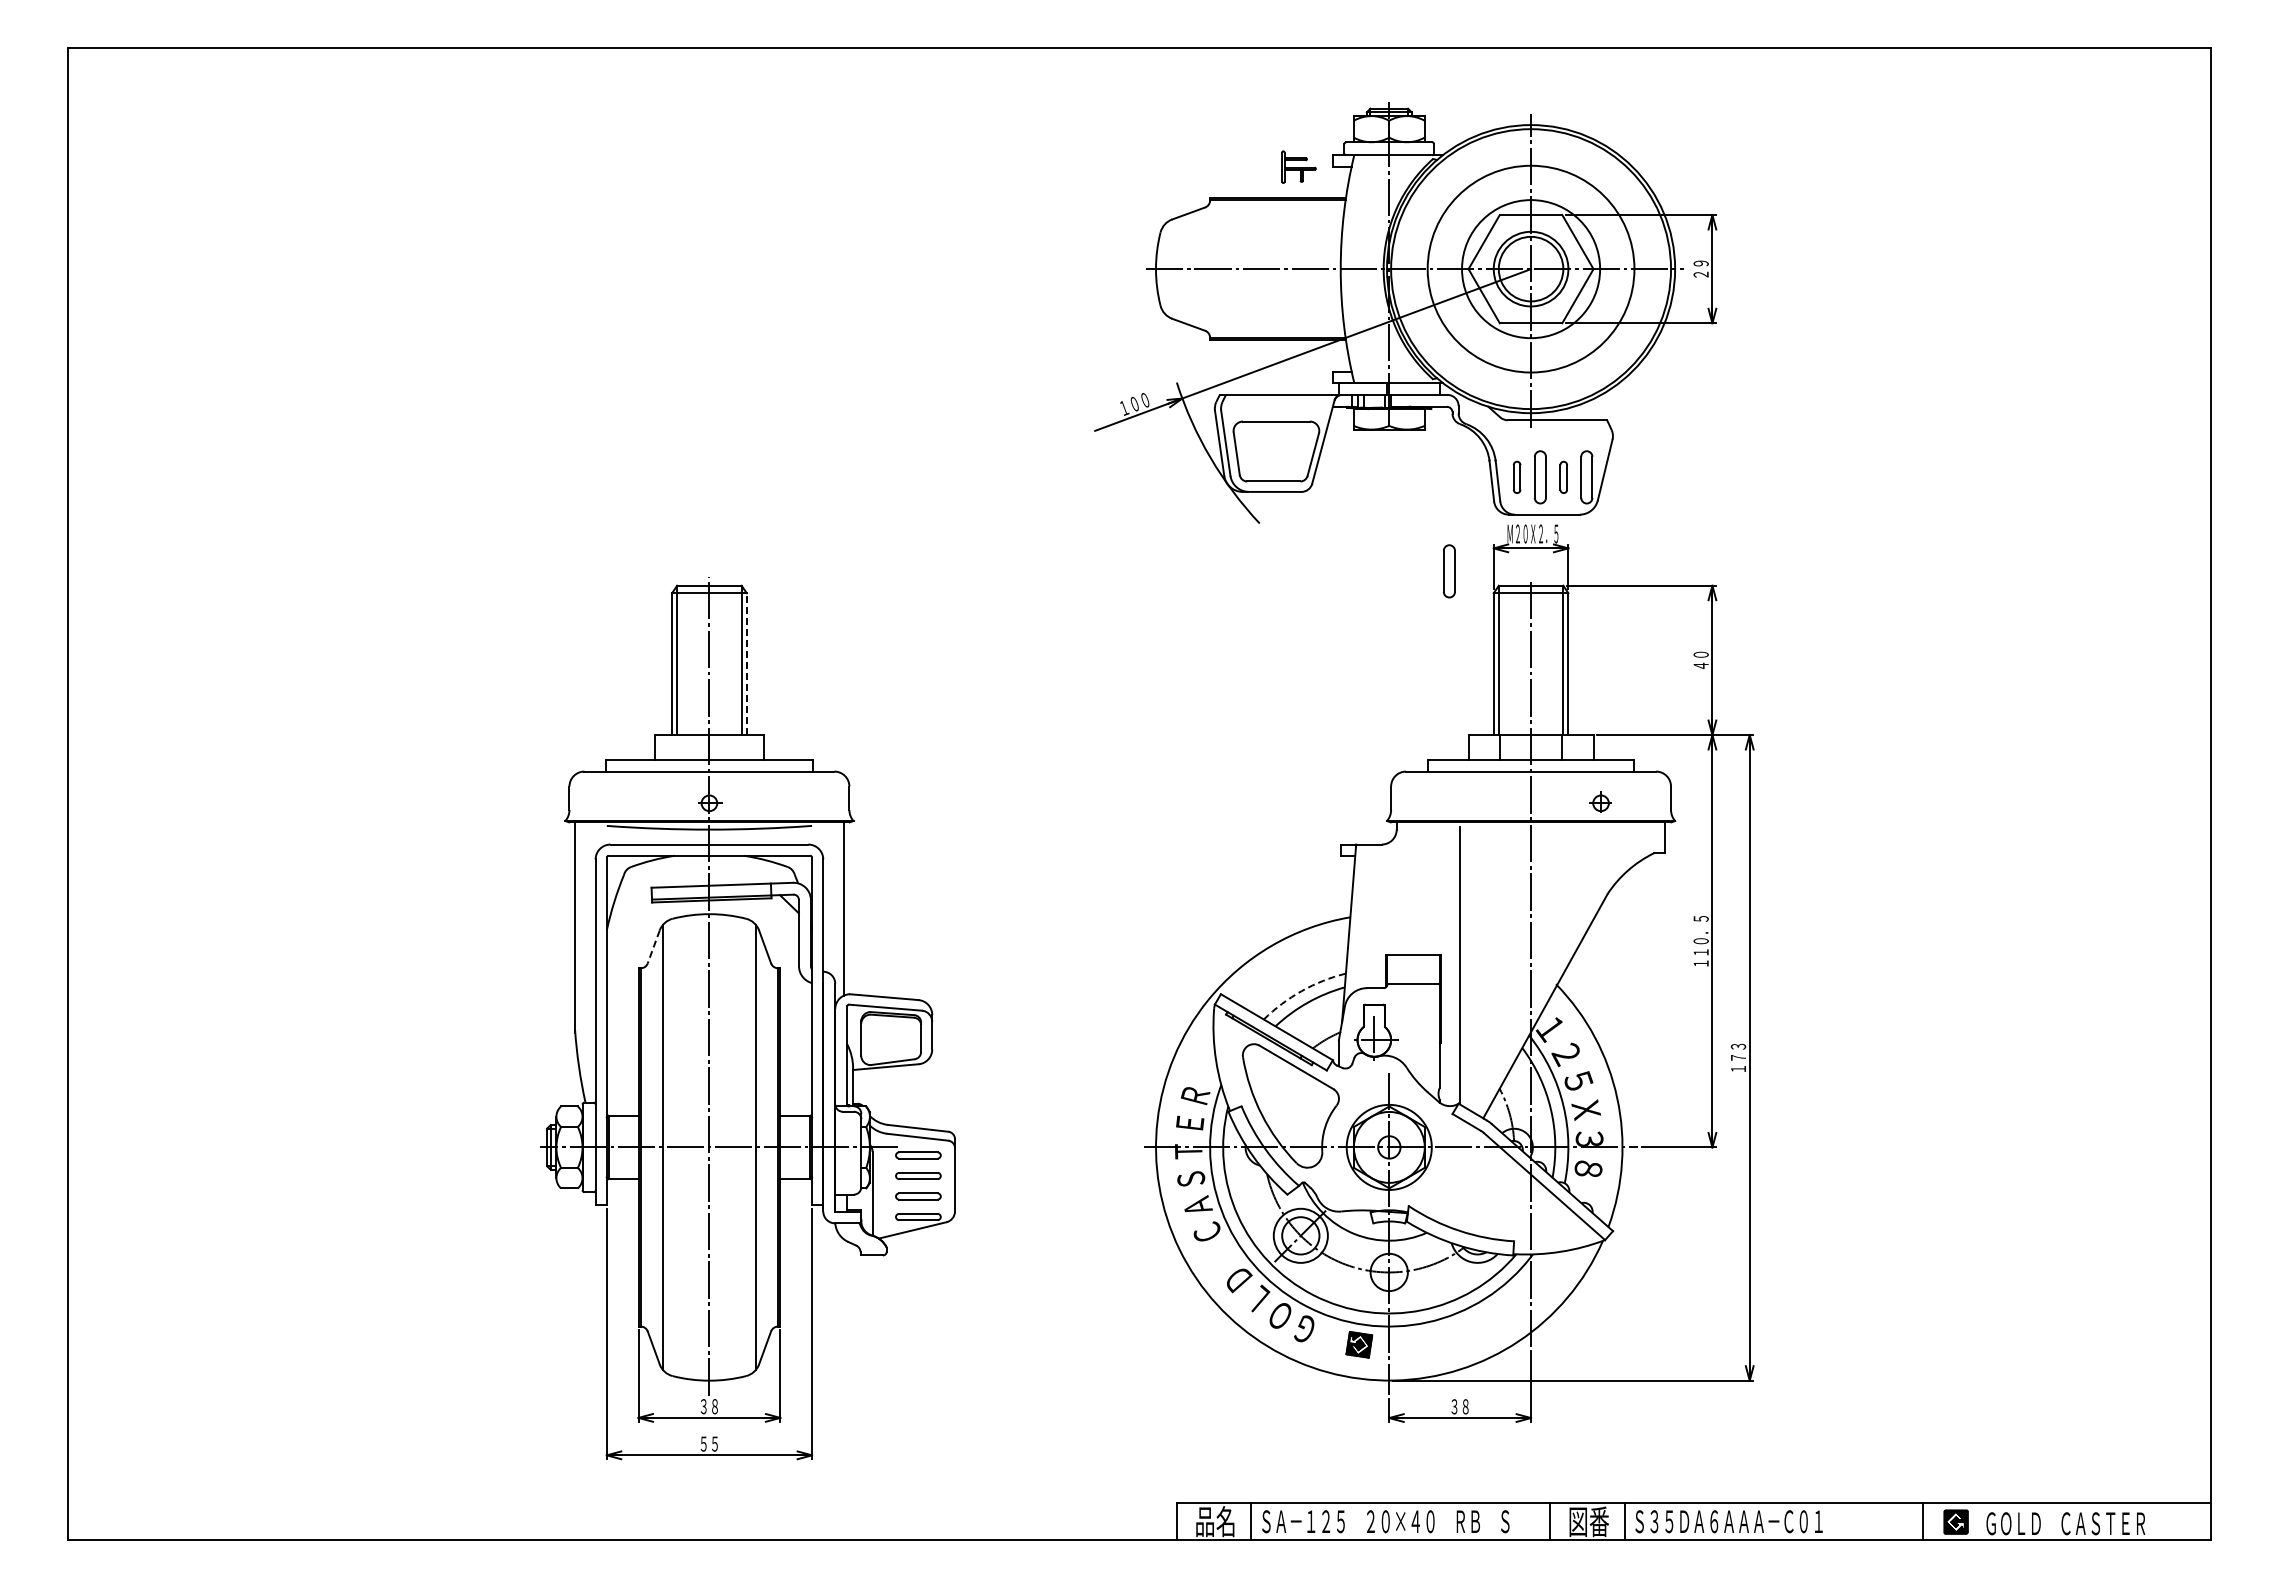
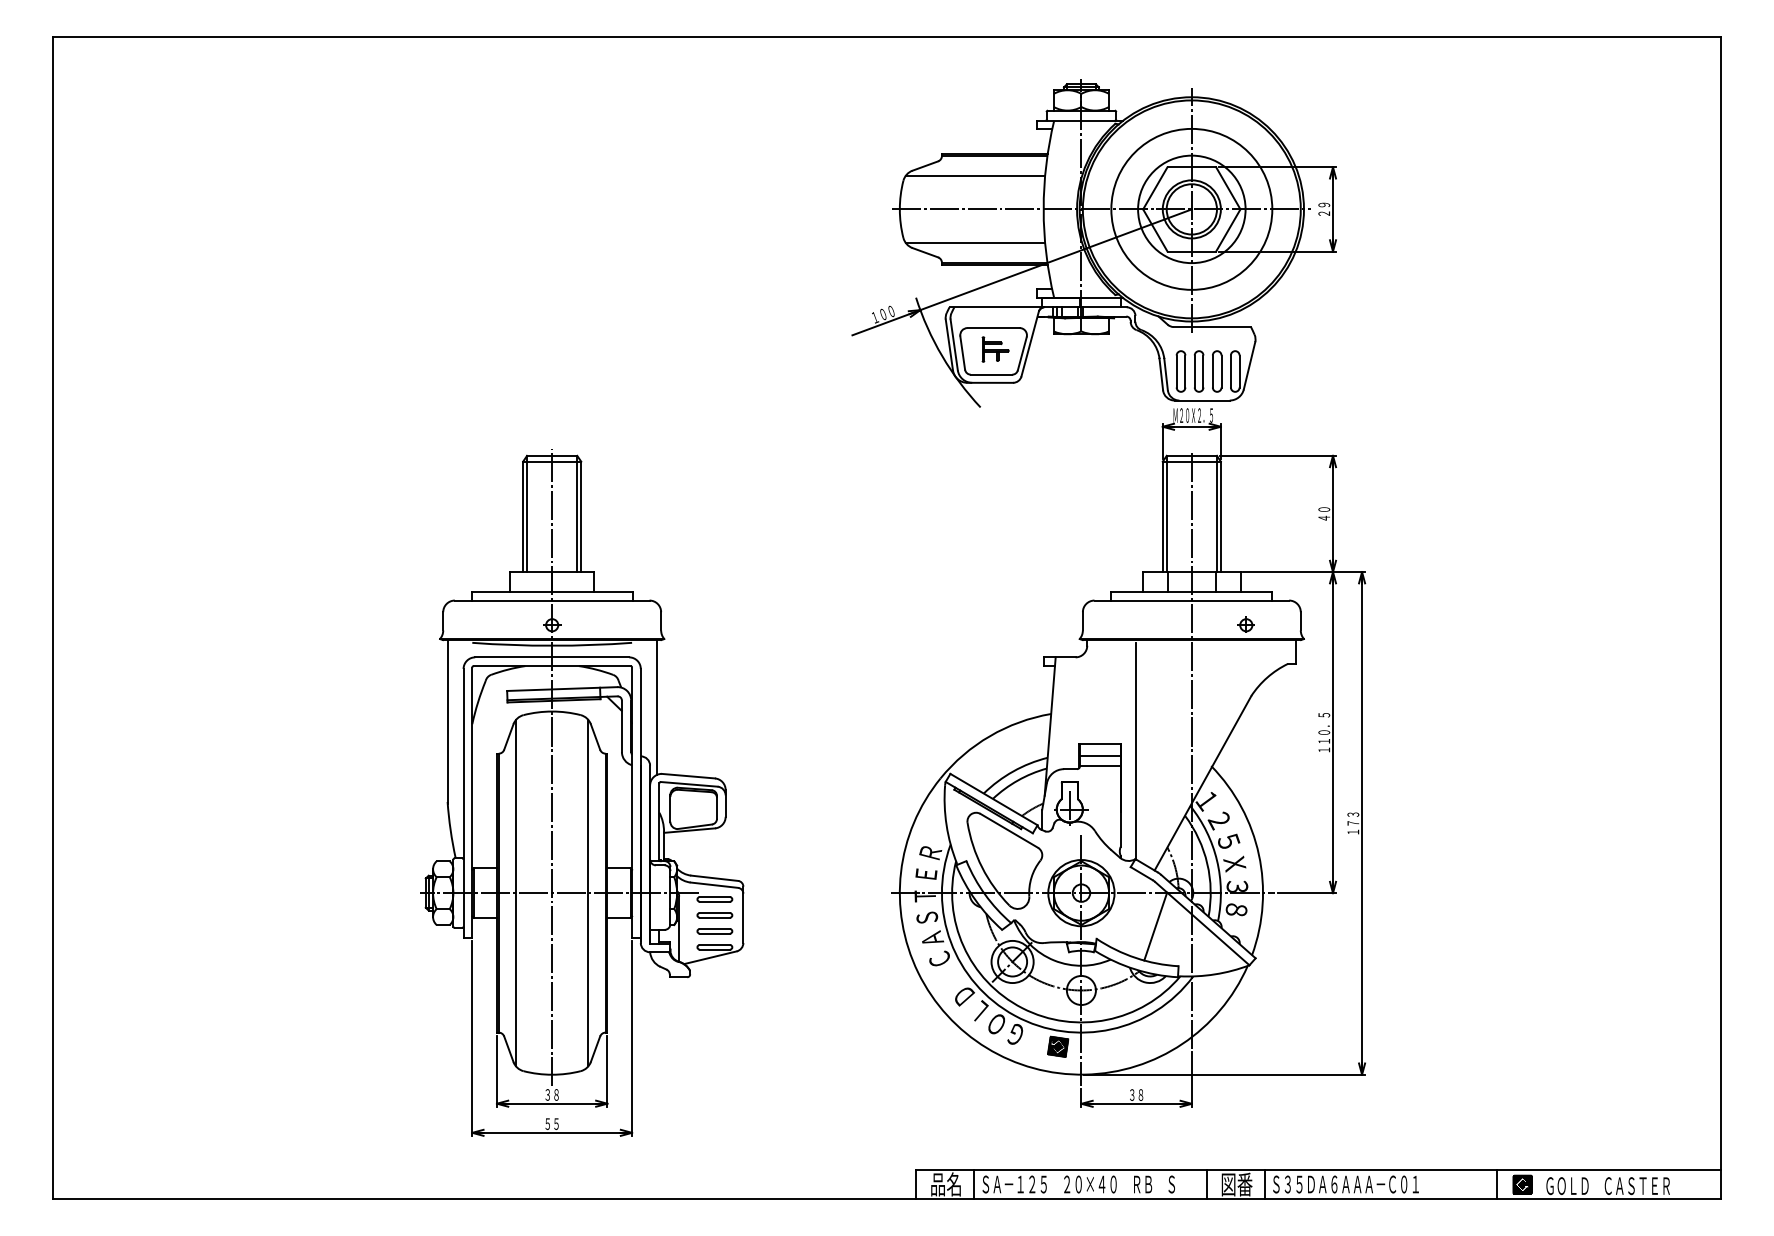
part: (1298, 166) -> (995, 349), moved
line: (1252, 226) -> (974, 176), added
line: (1252, 312) -> (974, 243), added
part: (1516, 477) -> (1180, 371), size x1.67
part: (1563, 477) -> (1217, 371), size x1.67
part: (1449, 571) -> (1128, 444), removed
line: (746, 664) -> (581, 517), dashed -> solid
line: (653, 947) -> (508, 737), dashed -> solid
line: (1413, 971) -> (1100, 756), added
arc: (1301, 991) -> (1013, 771), dashed -> solid
line: (1484, 1190) -> (1155, 926), added

